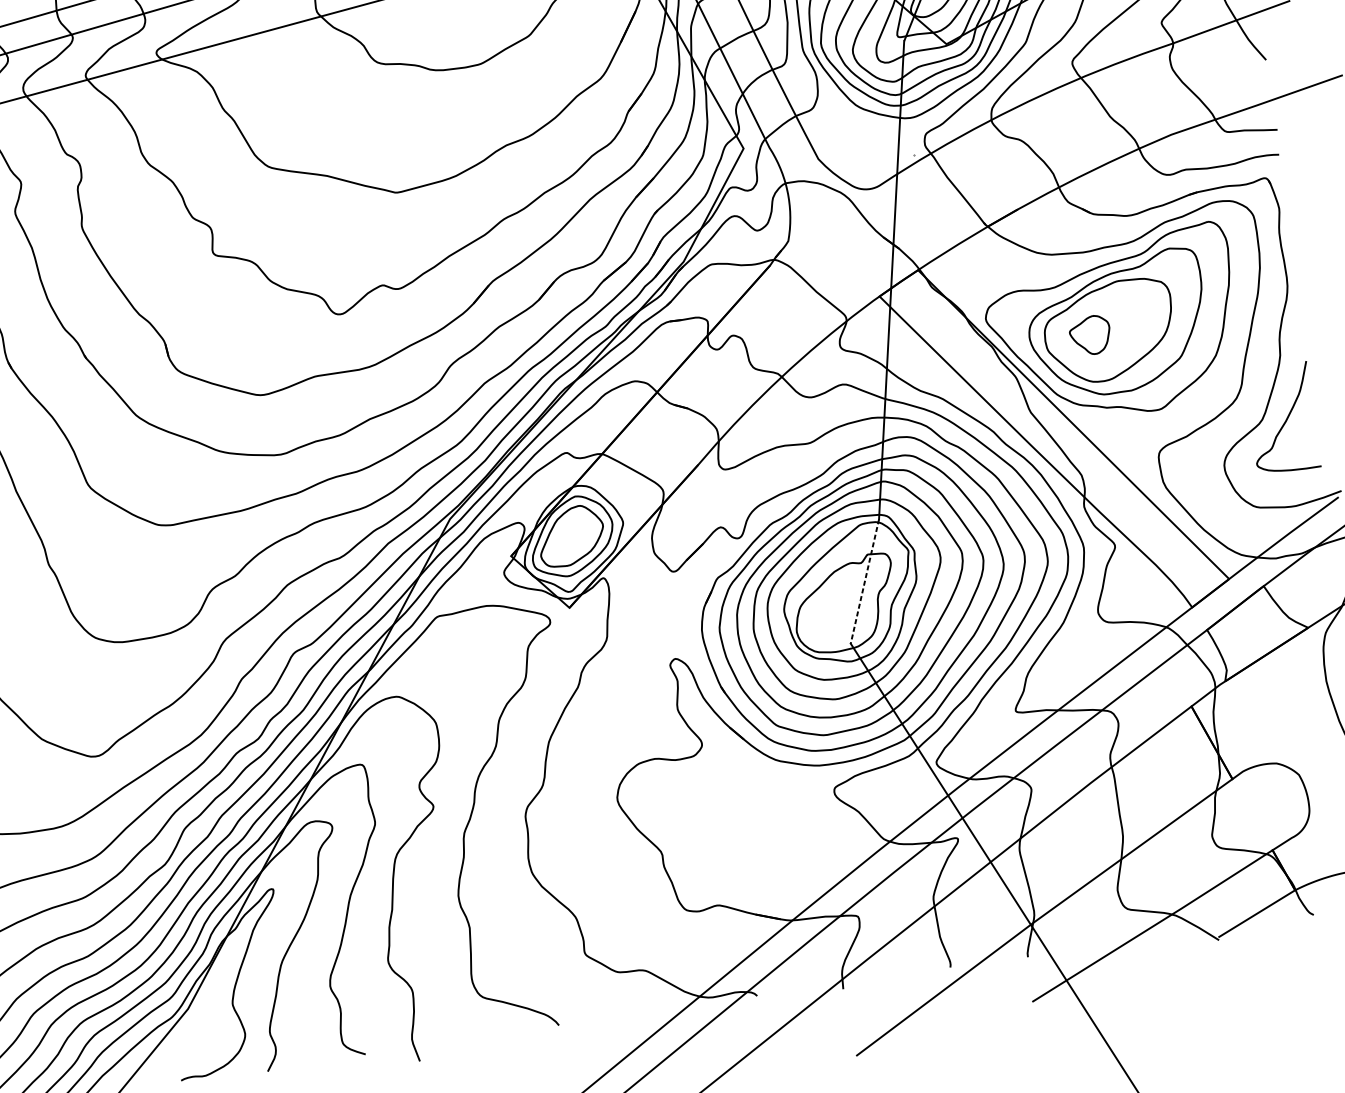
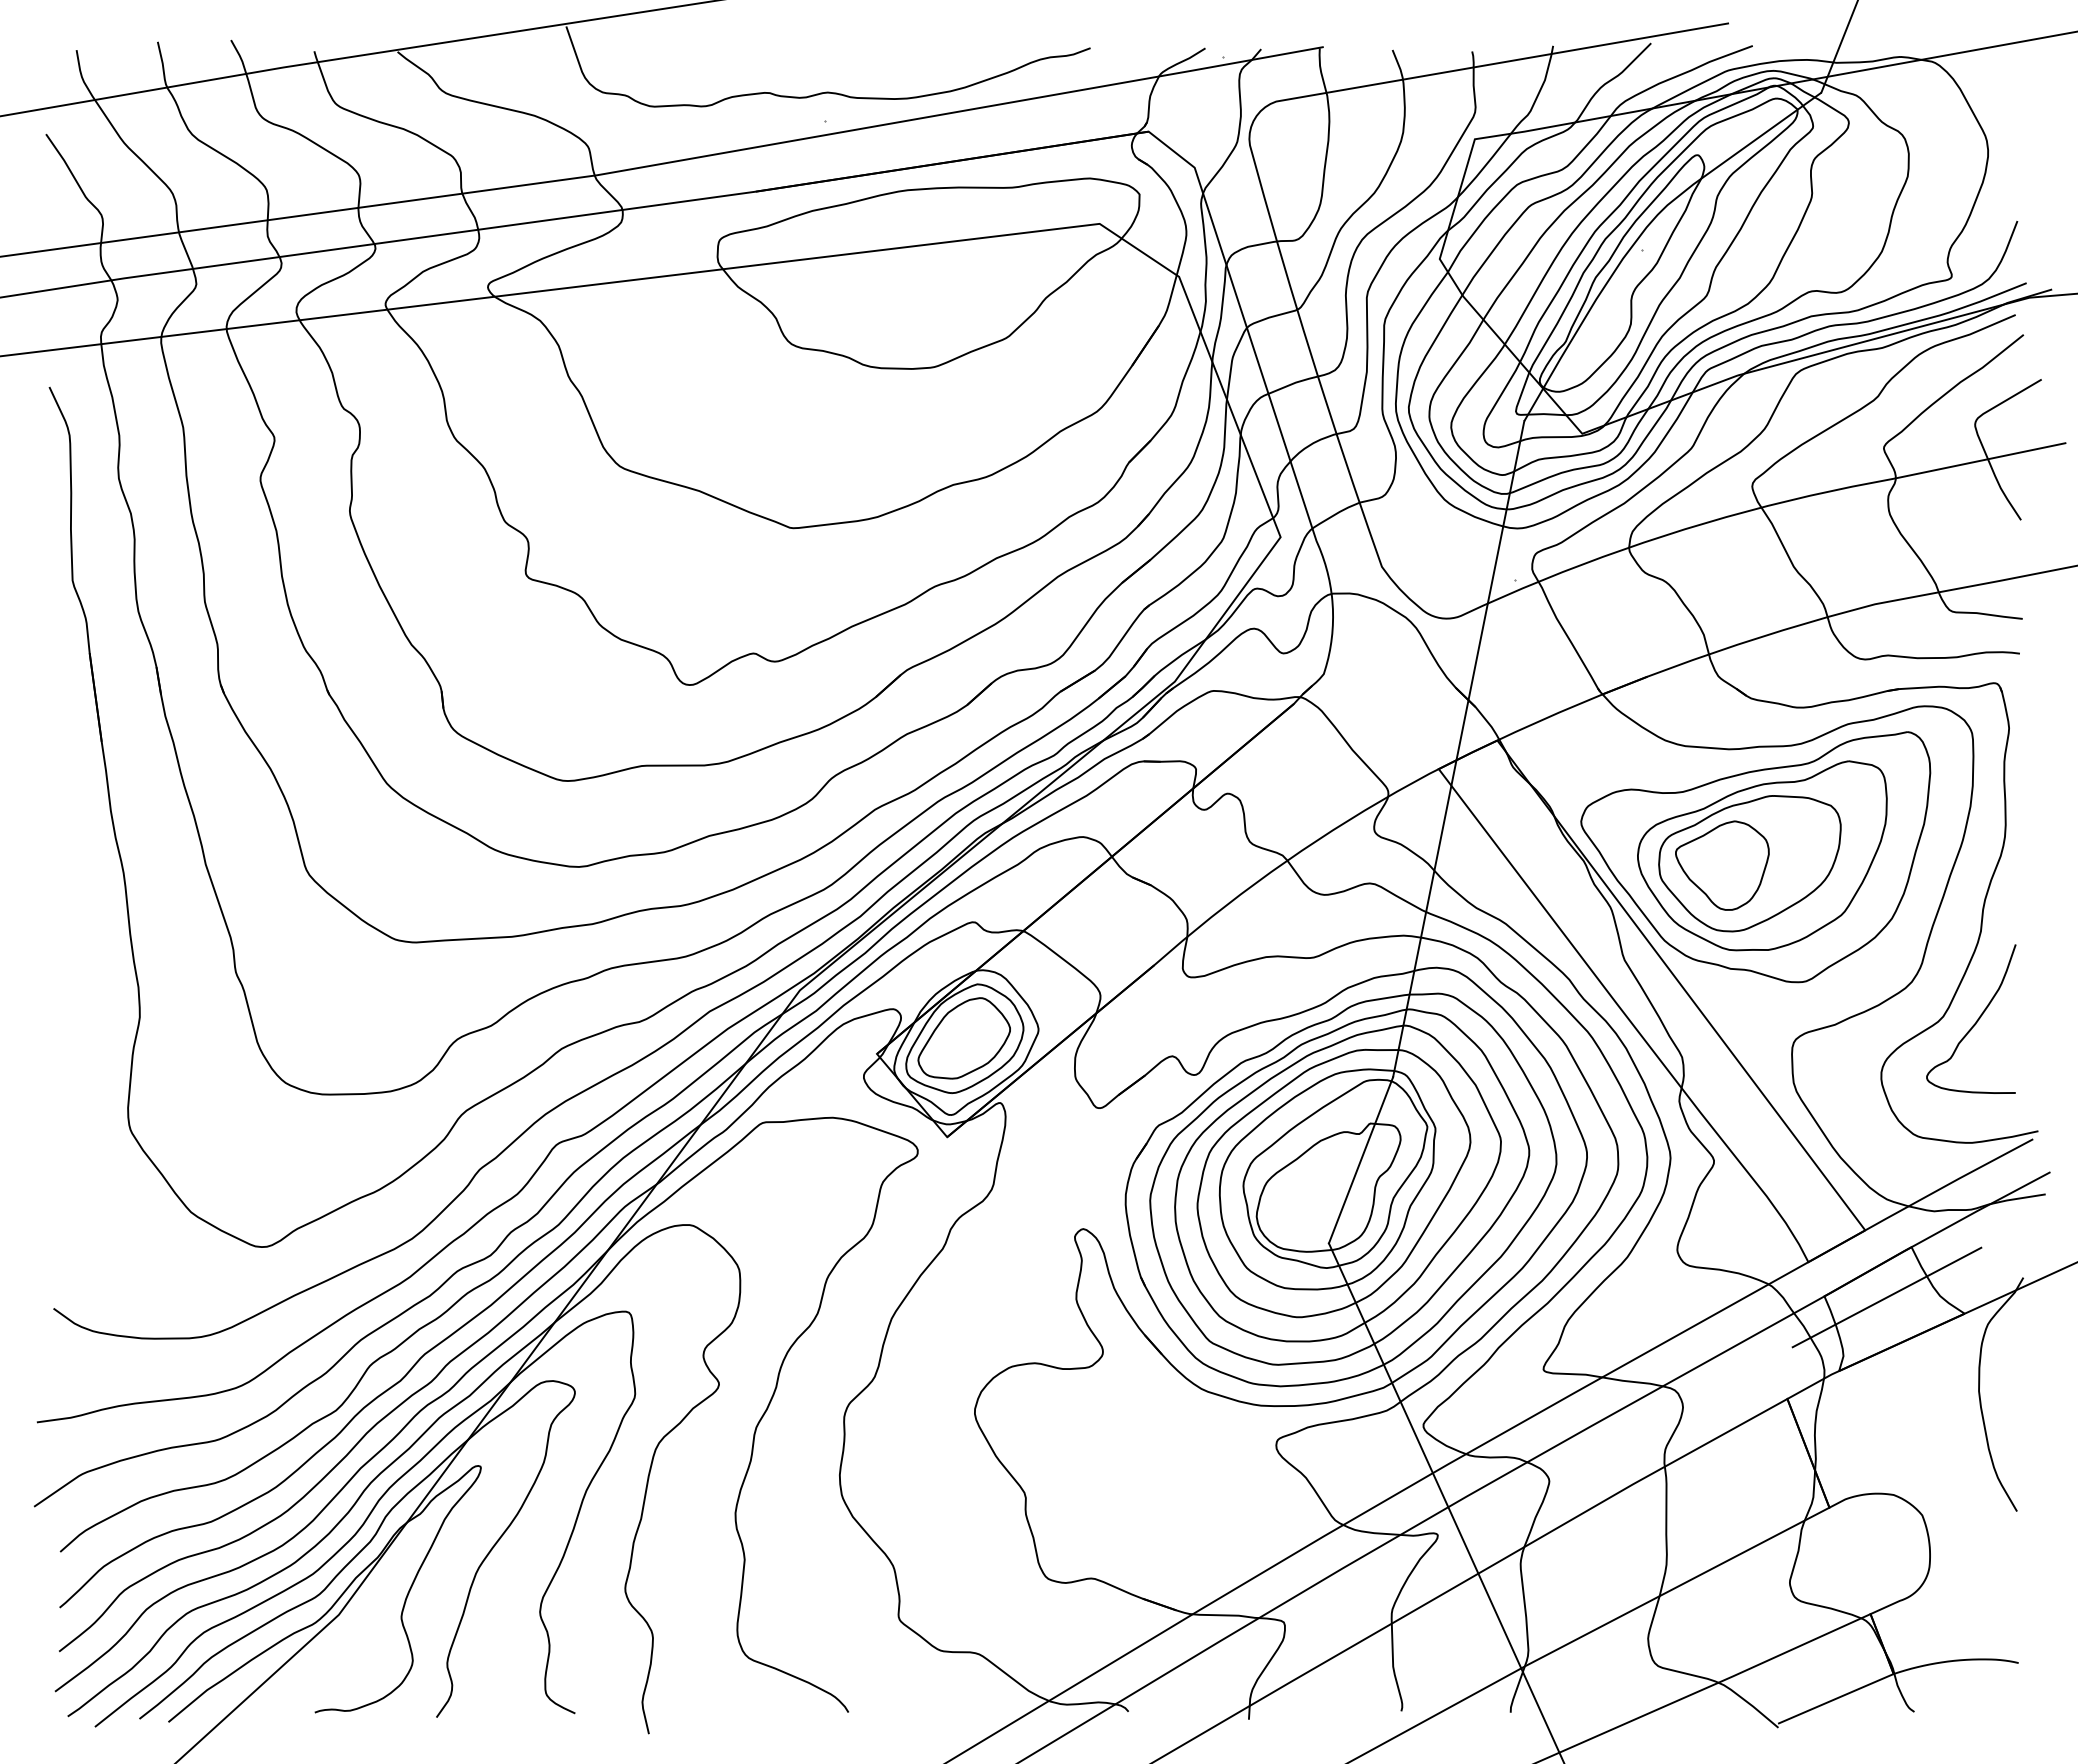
part: (1090, 335) -> (1722, 865), size x1.67
line: (864, 581) -> (1360, 1160), dashed -> solid
line: (1251, 624) -> (1886, 1297), added

